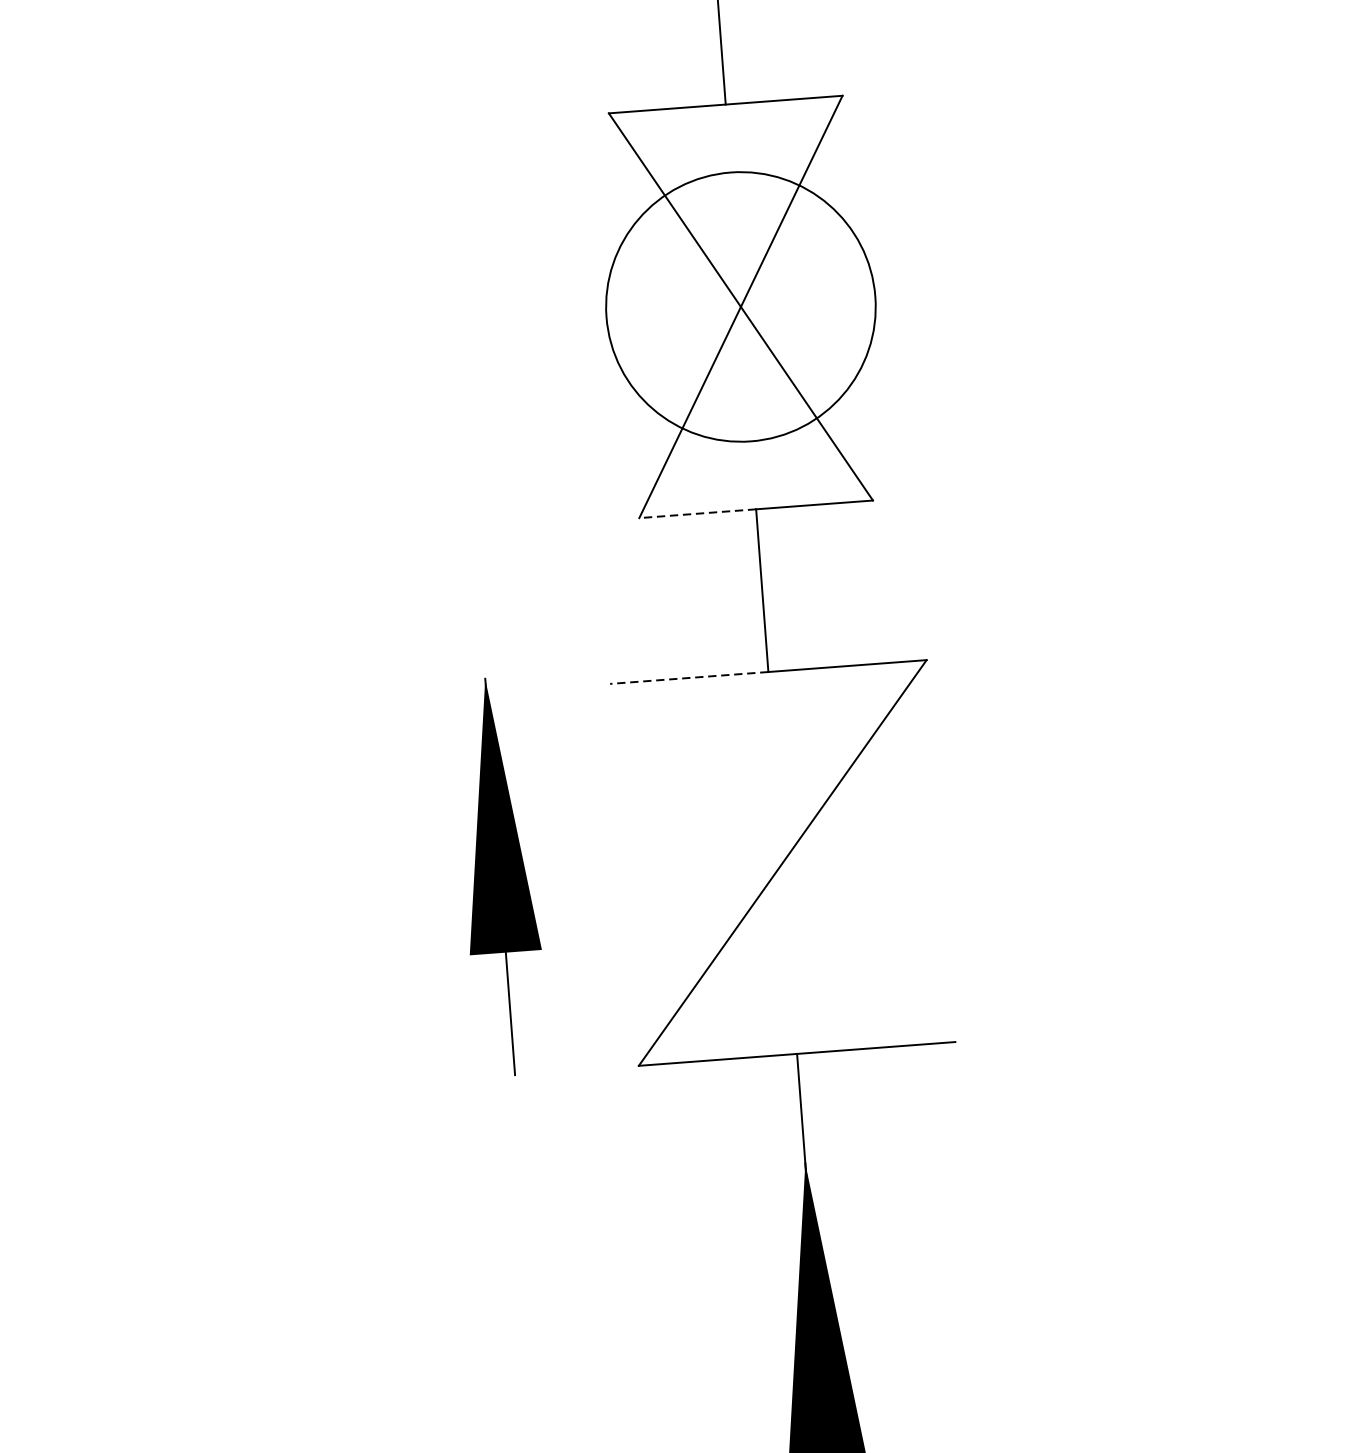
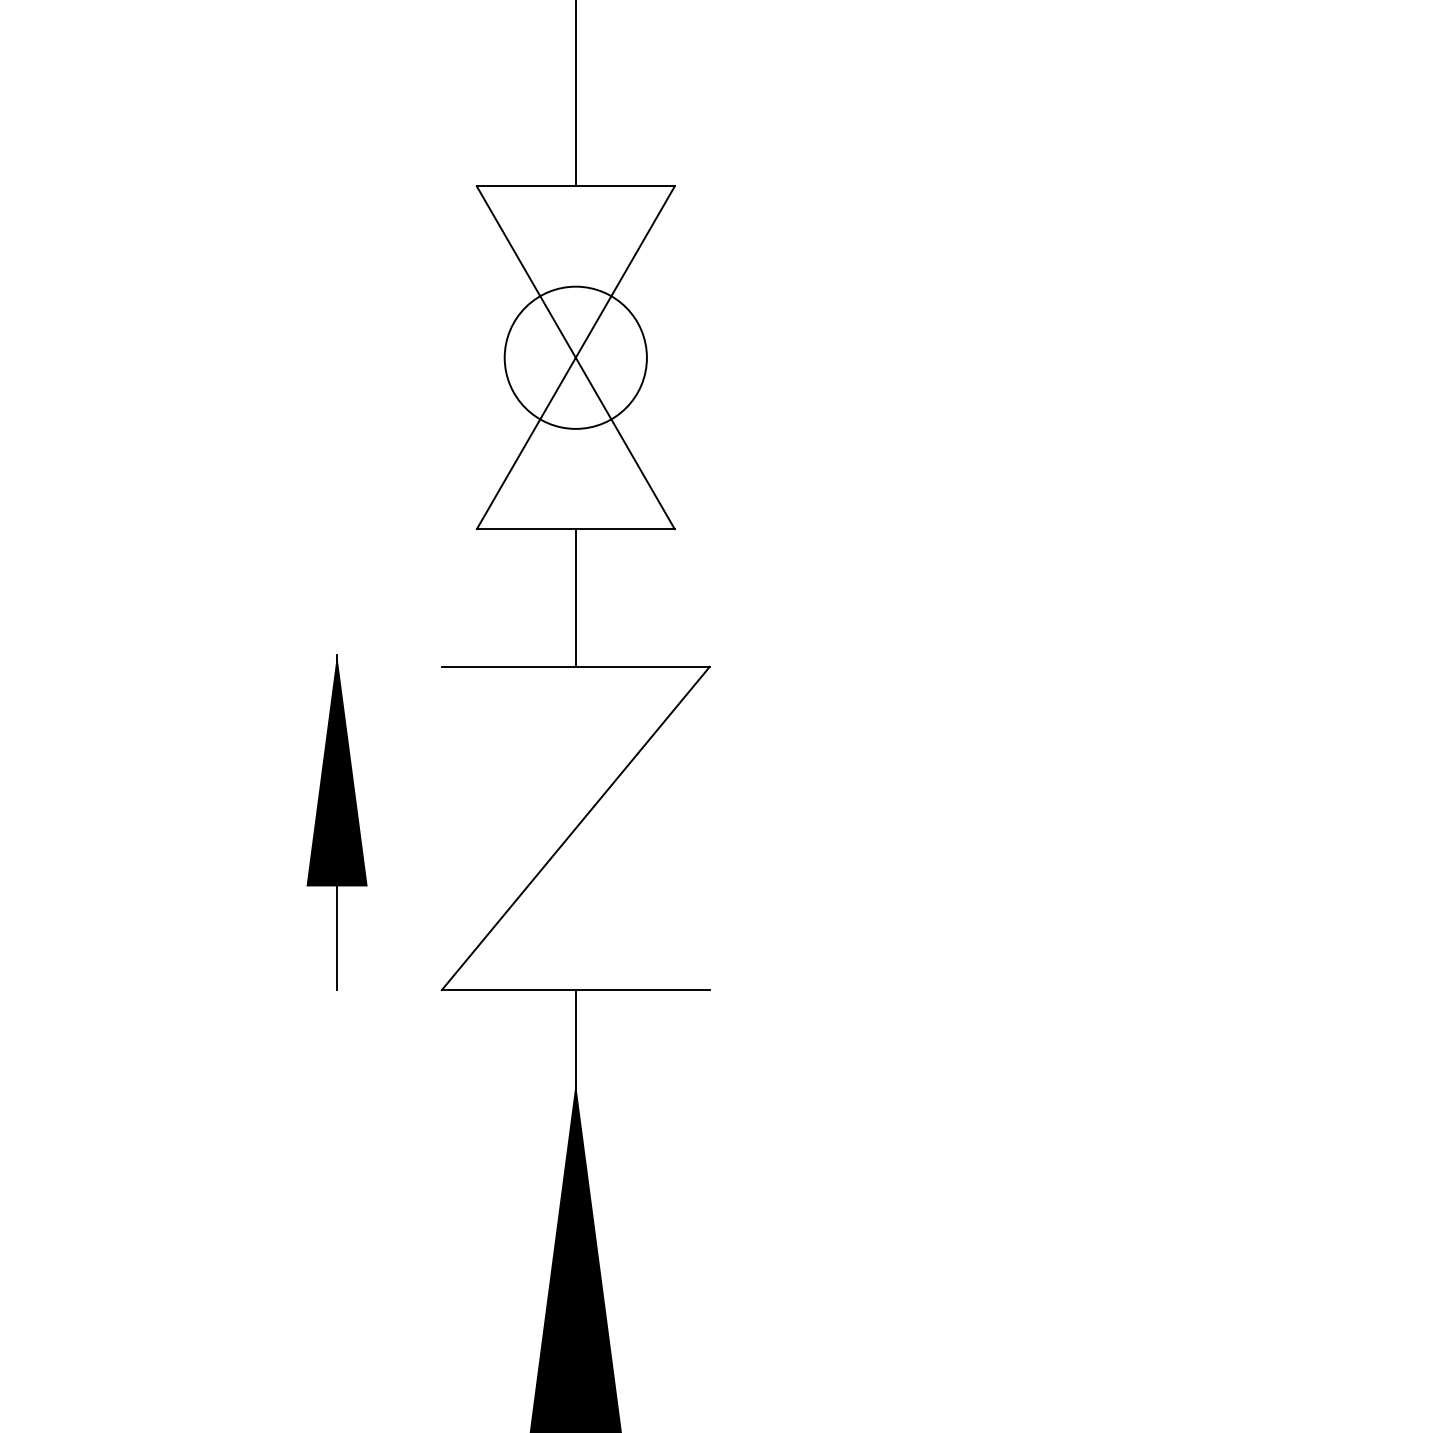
circle: (740, 306) -> (575, 357), size x0.62
line: (696, 514) -> (525, 529), dashed -> solid
line: (688, 677) -> (508, 666), dashed -> solid

